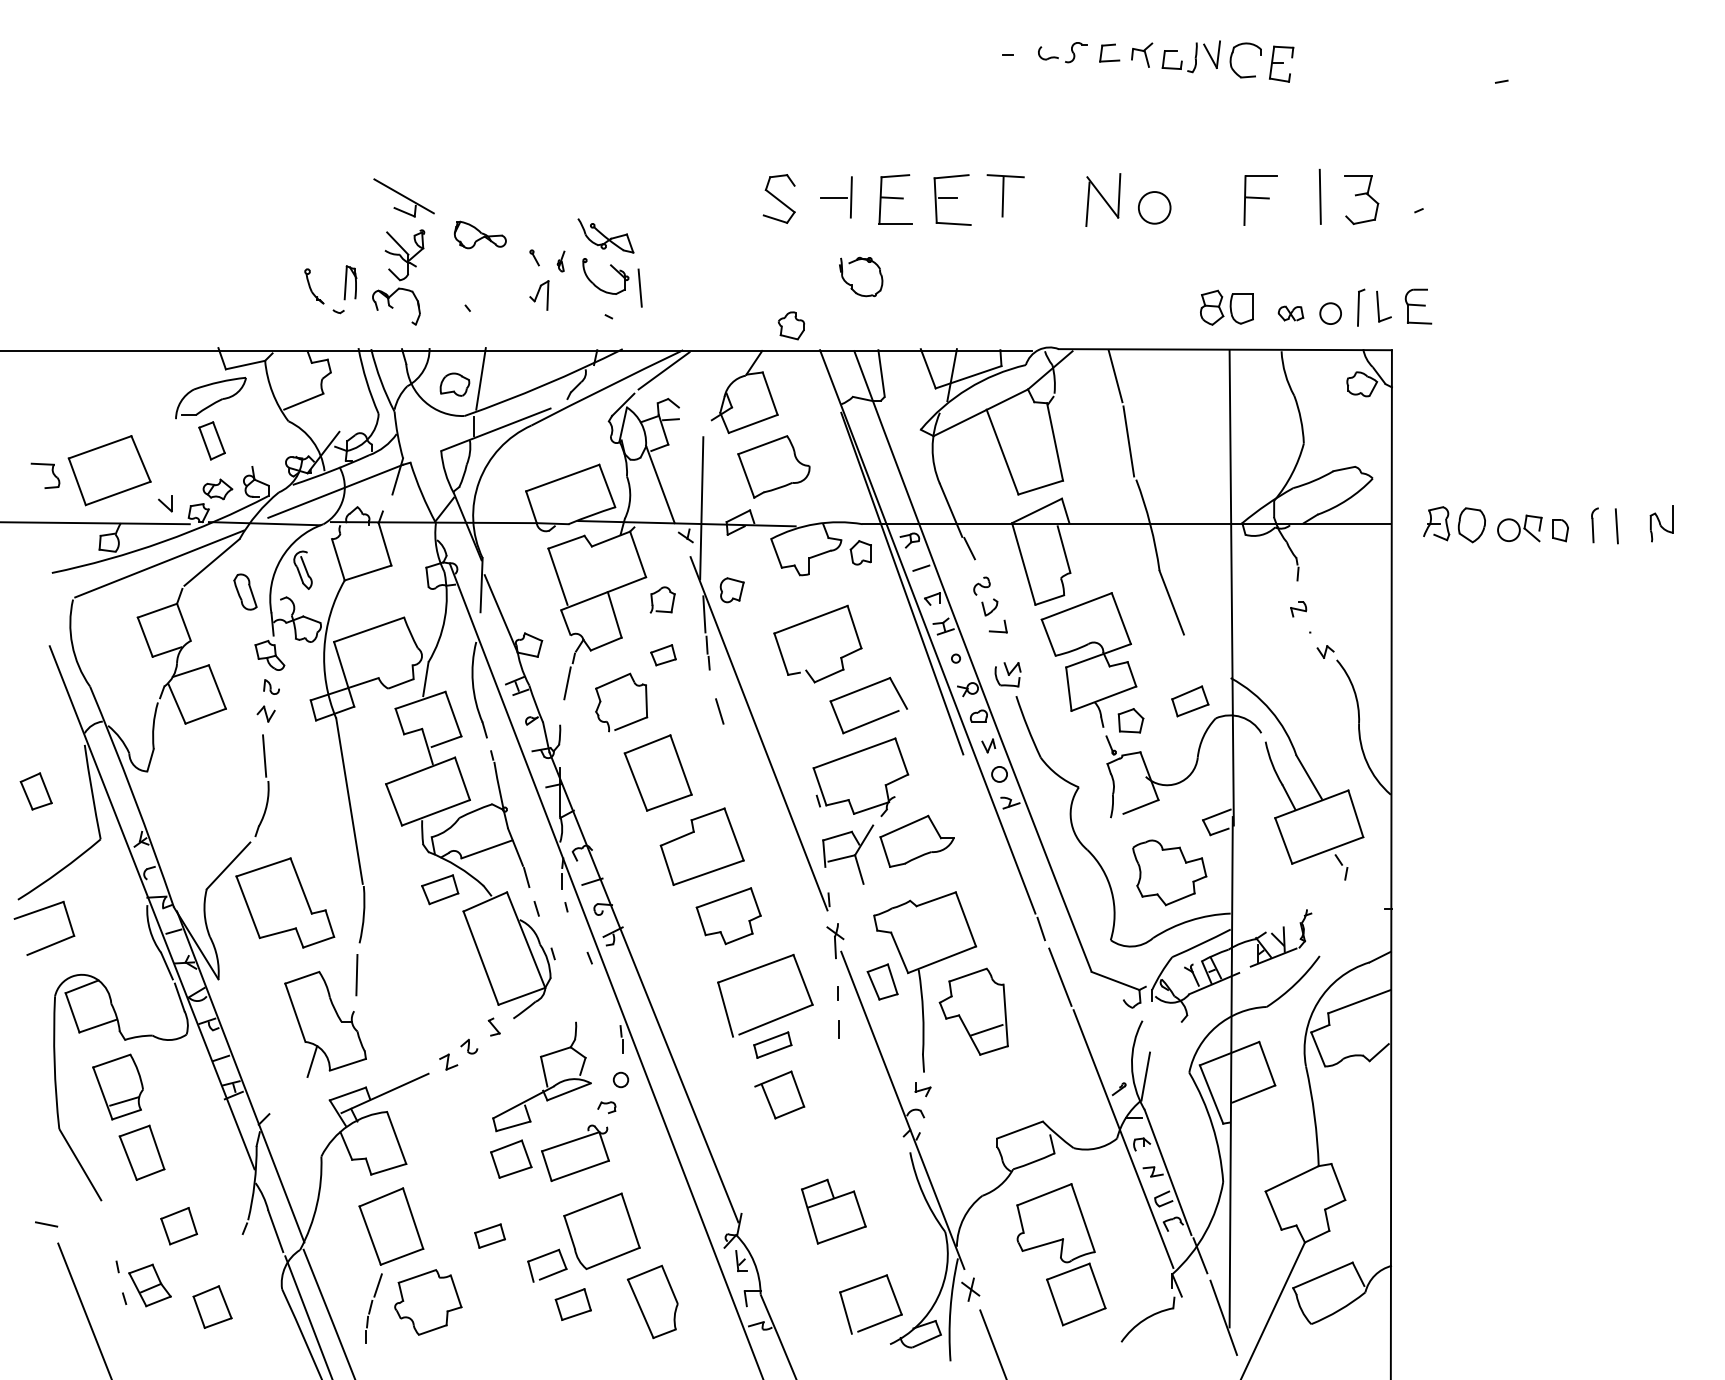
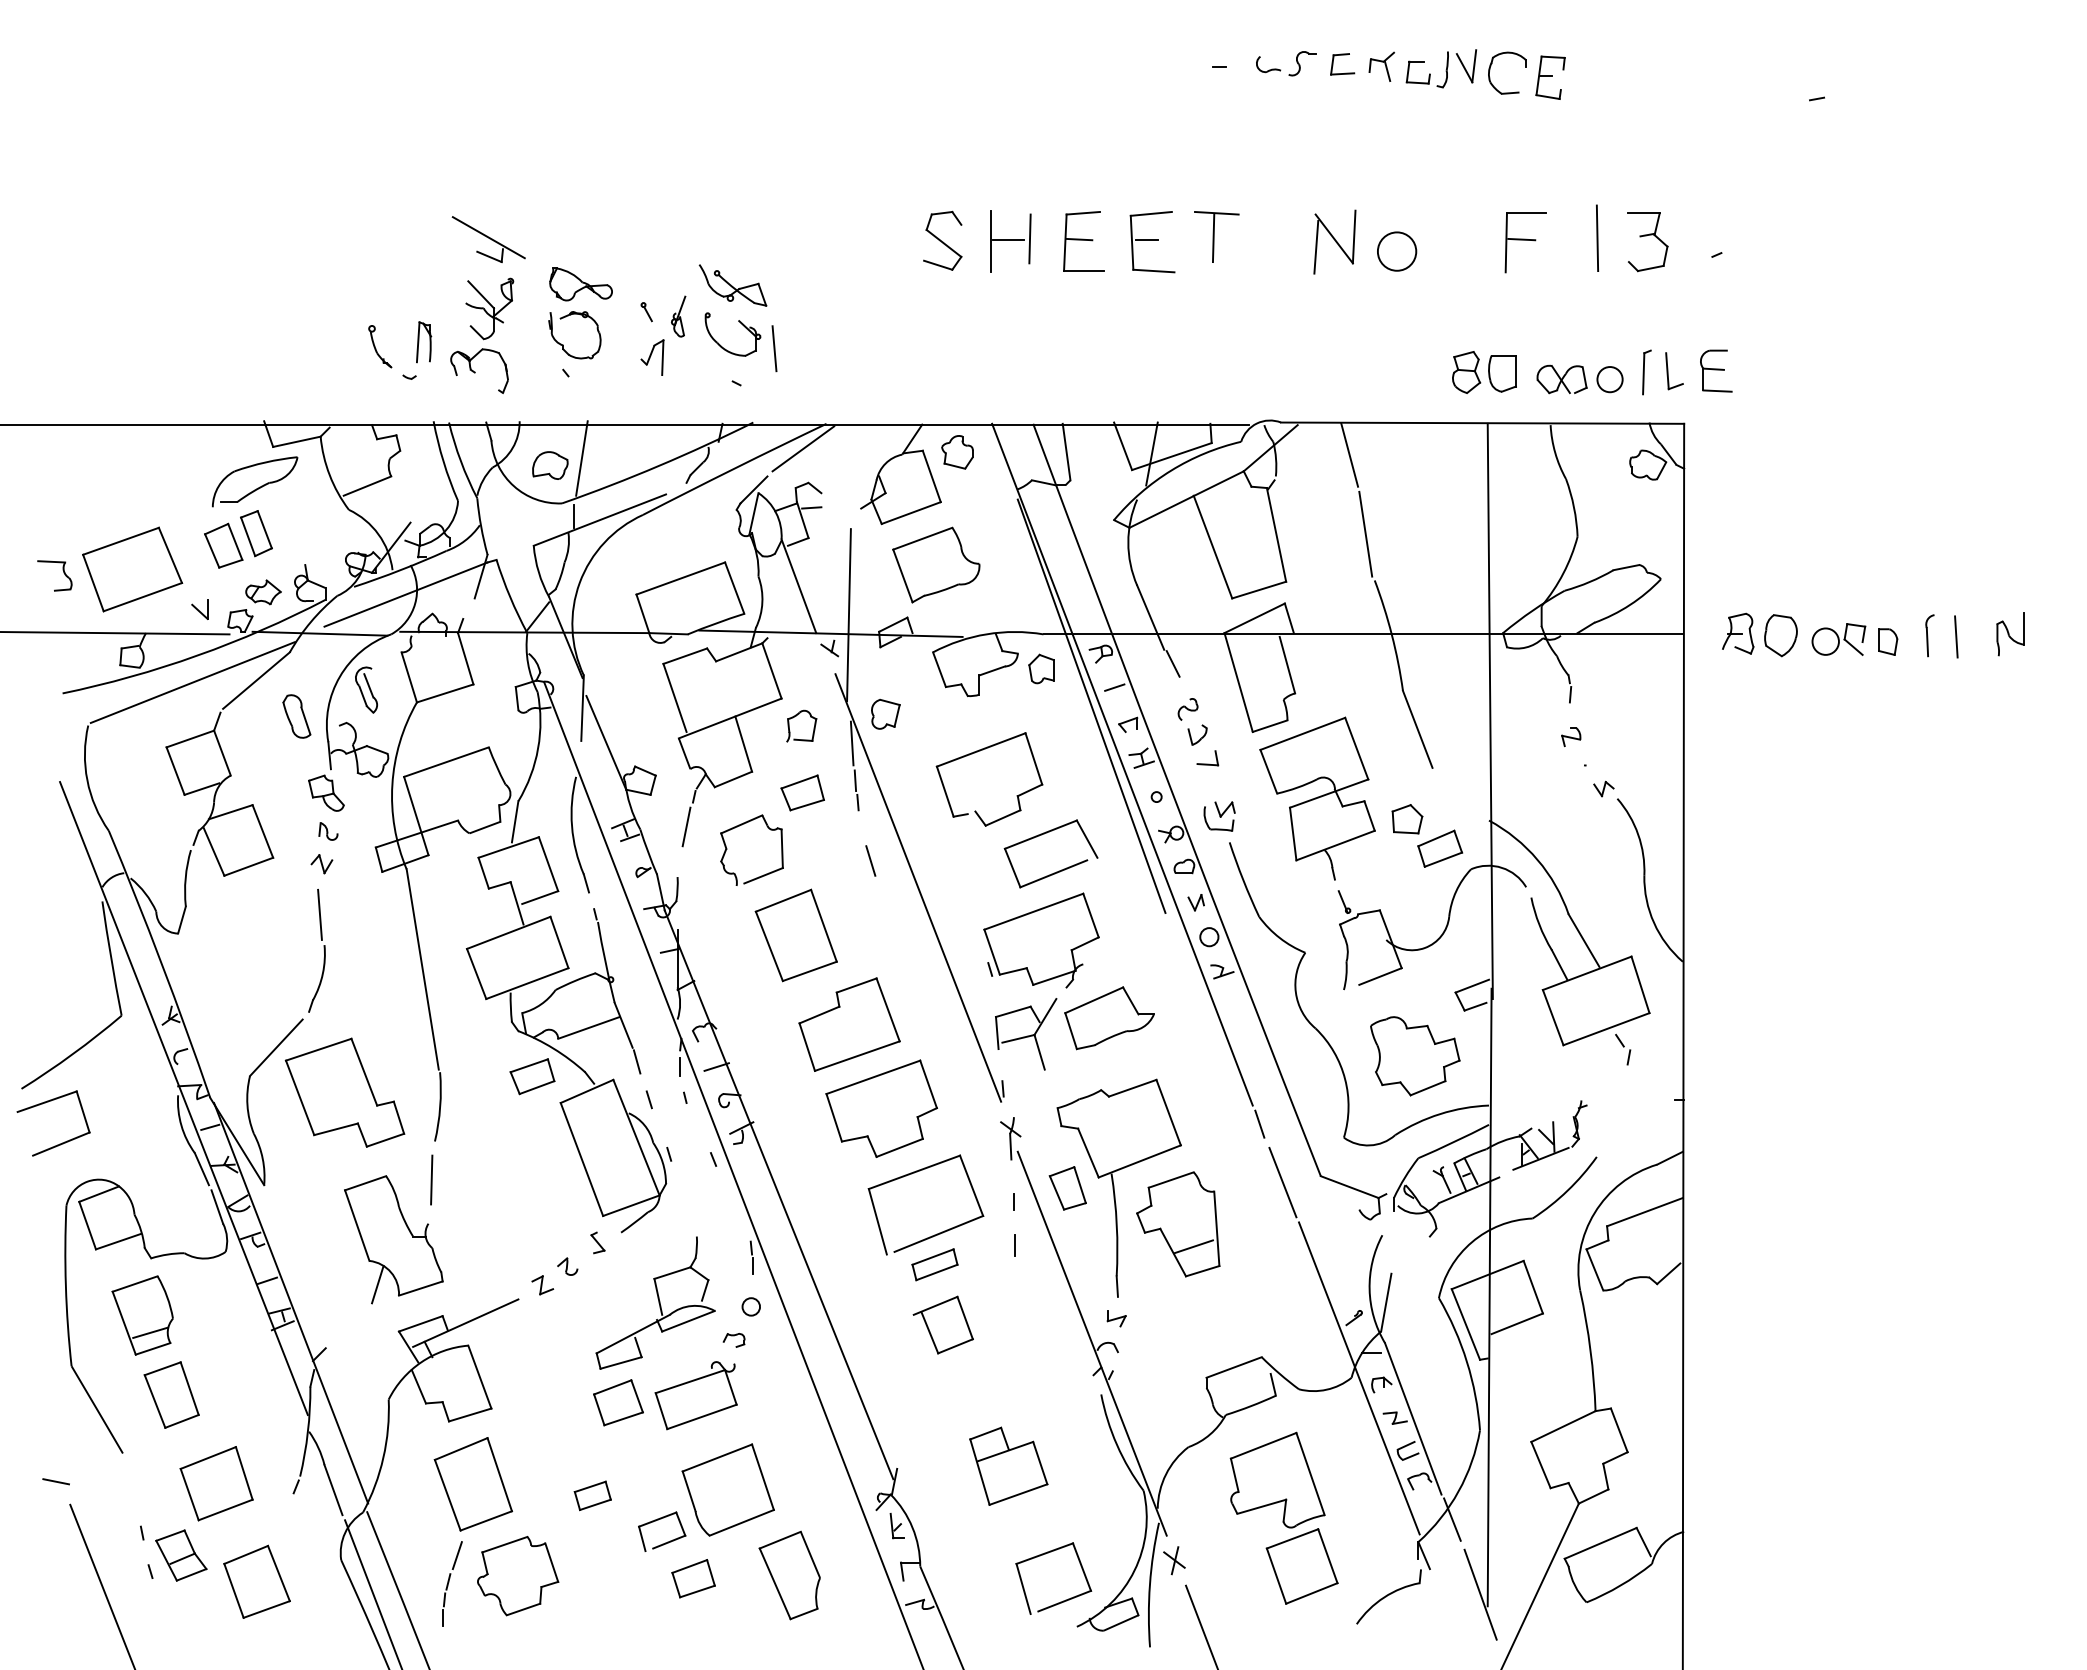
line: (818, 199) -> (990, 241), added
part: (560, 261) -> (678, 316), size x1.67
part: (851, 284) -> (563, 344), moved
part: (1290, 313) -> (1561, 379), size x1.67
part: (791, 325) -> (957, 452), moved
part: (663, 654) -> (802, 792), size x1.43
part: (1131, 720) -> (1407, 819), moved
part: (36, 791) -> (223, 545), moved
part: (728, 916) -> (881, 1108), size x1.43
part: (179, 1225) -> (216, 1483), size x1.67
part: (212, 1306) -> (256, 1581), size x1.43

